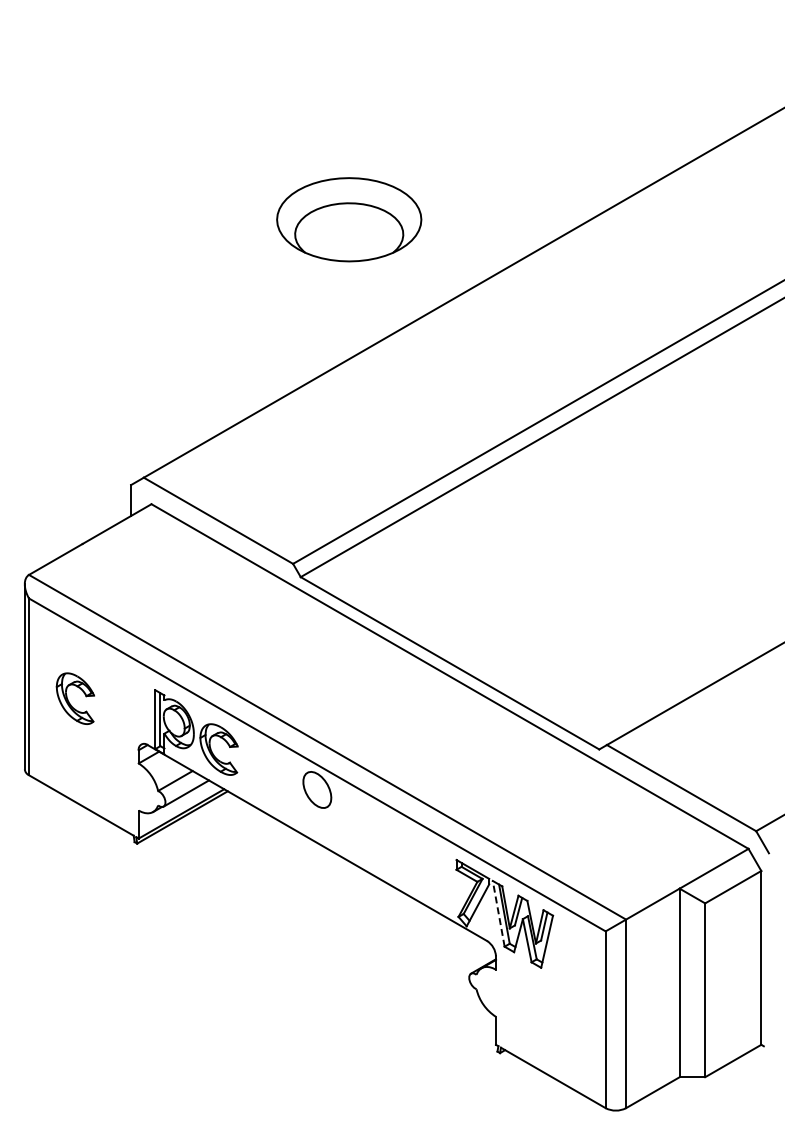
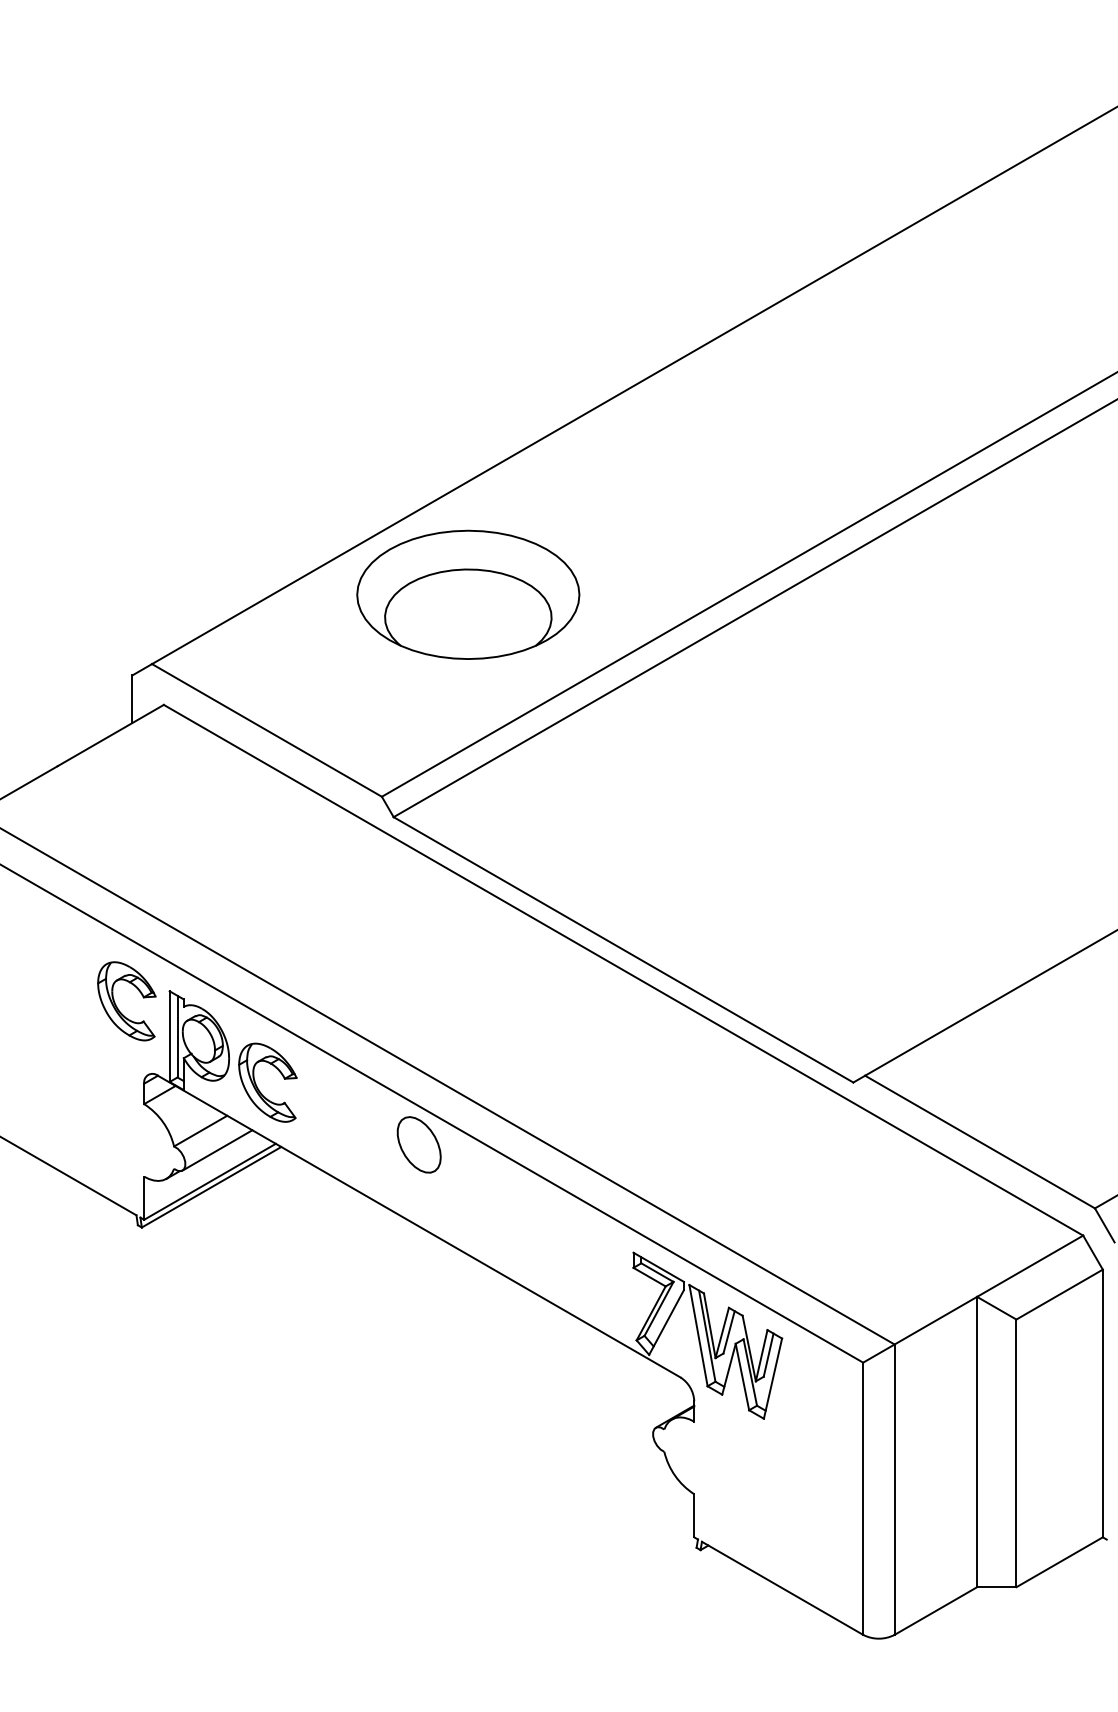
part: (349, 219) -> (468, 594), moved
part: (74, 698) -> (125, 1000), moved
line: (498, 913) -> (698, 1335), dashed -> solid

